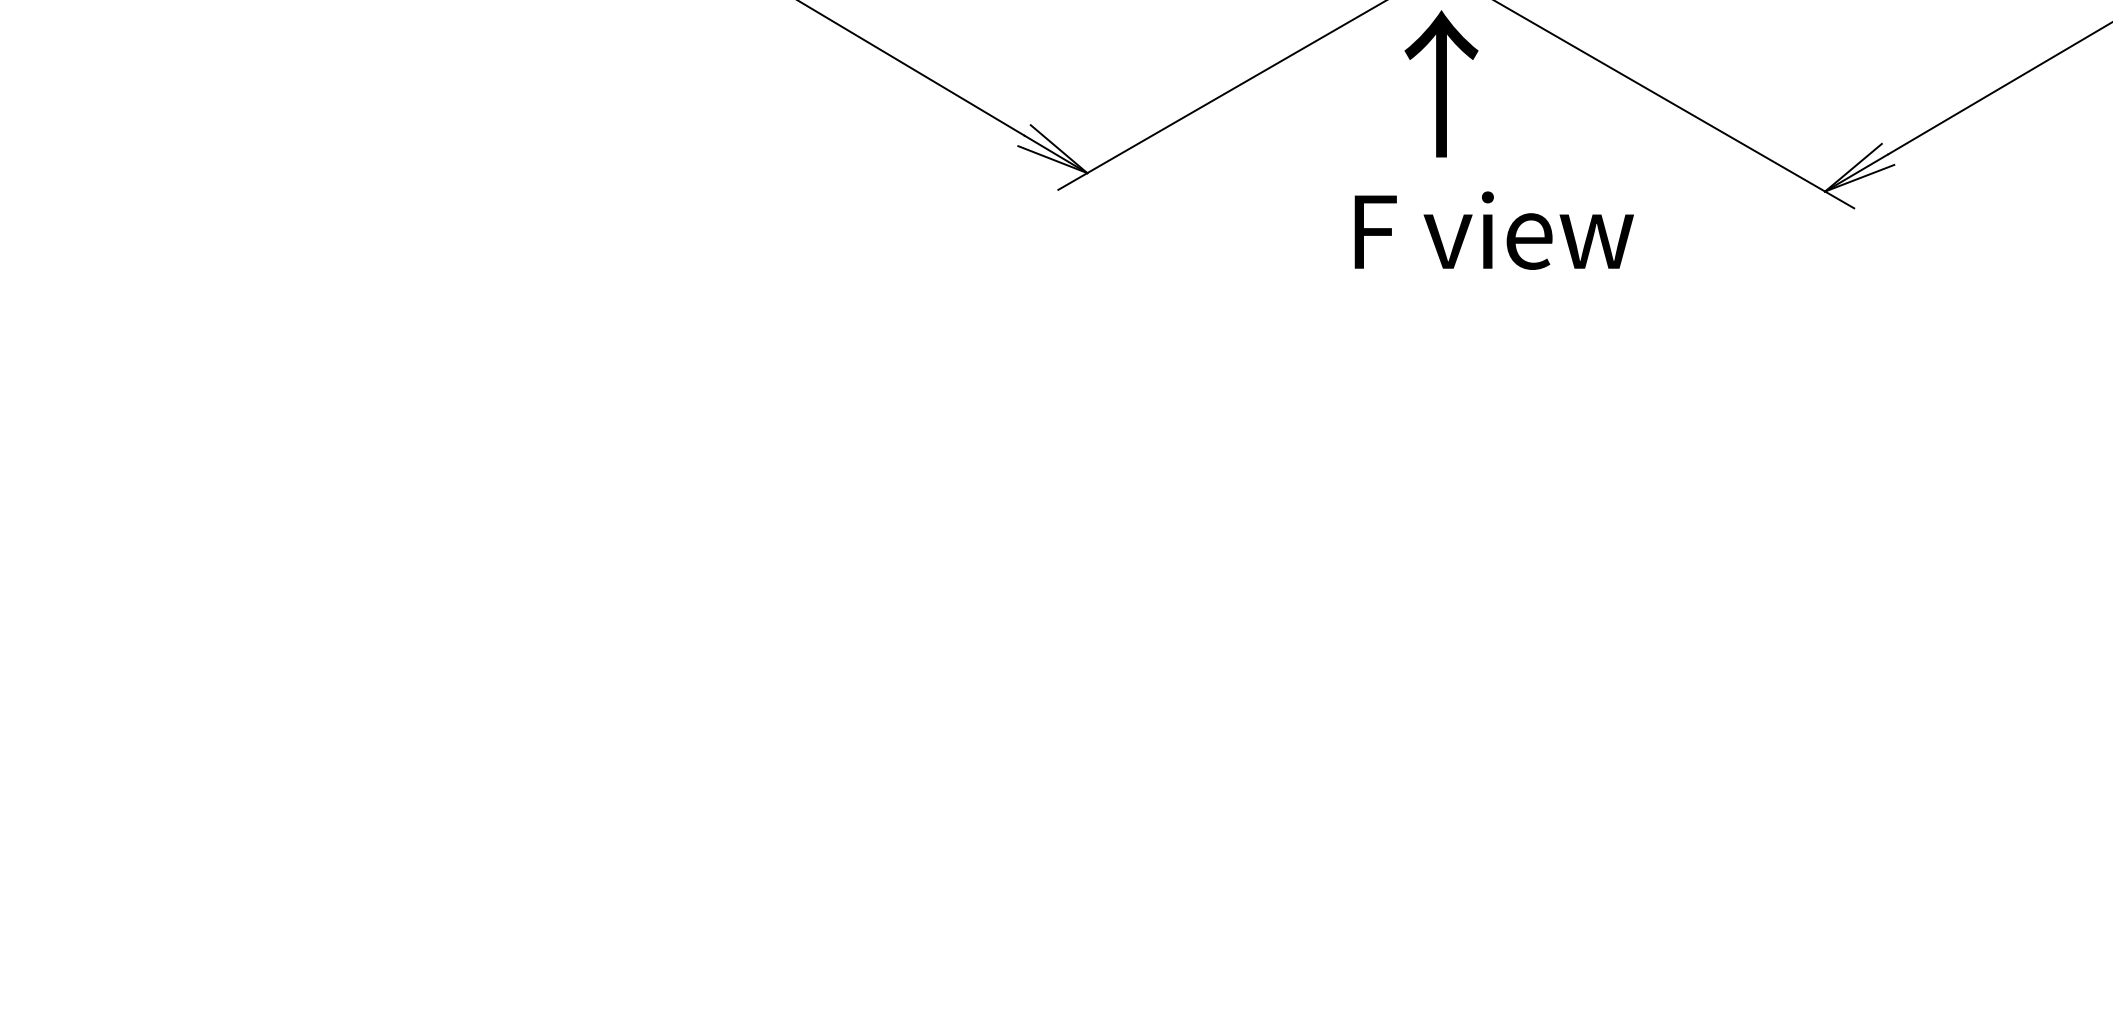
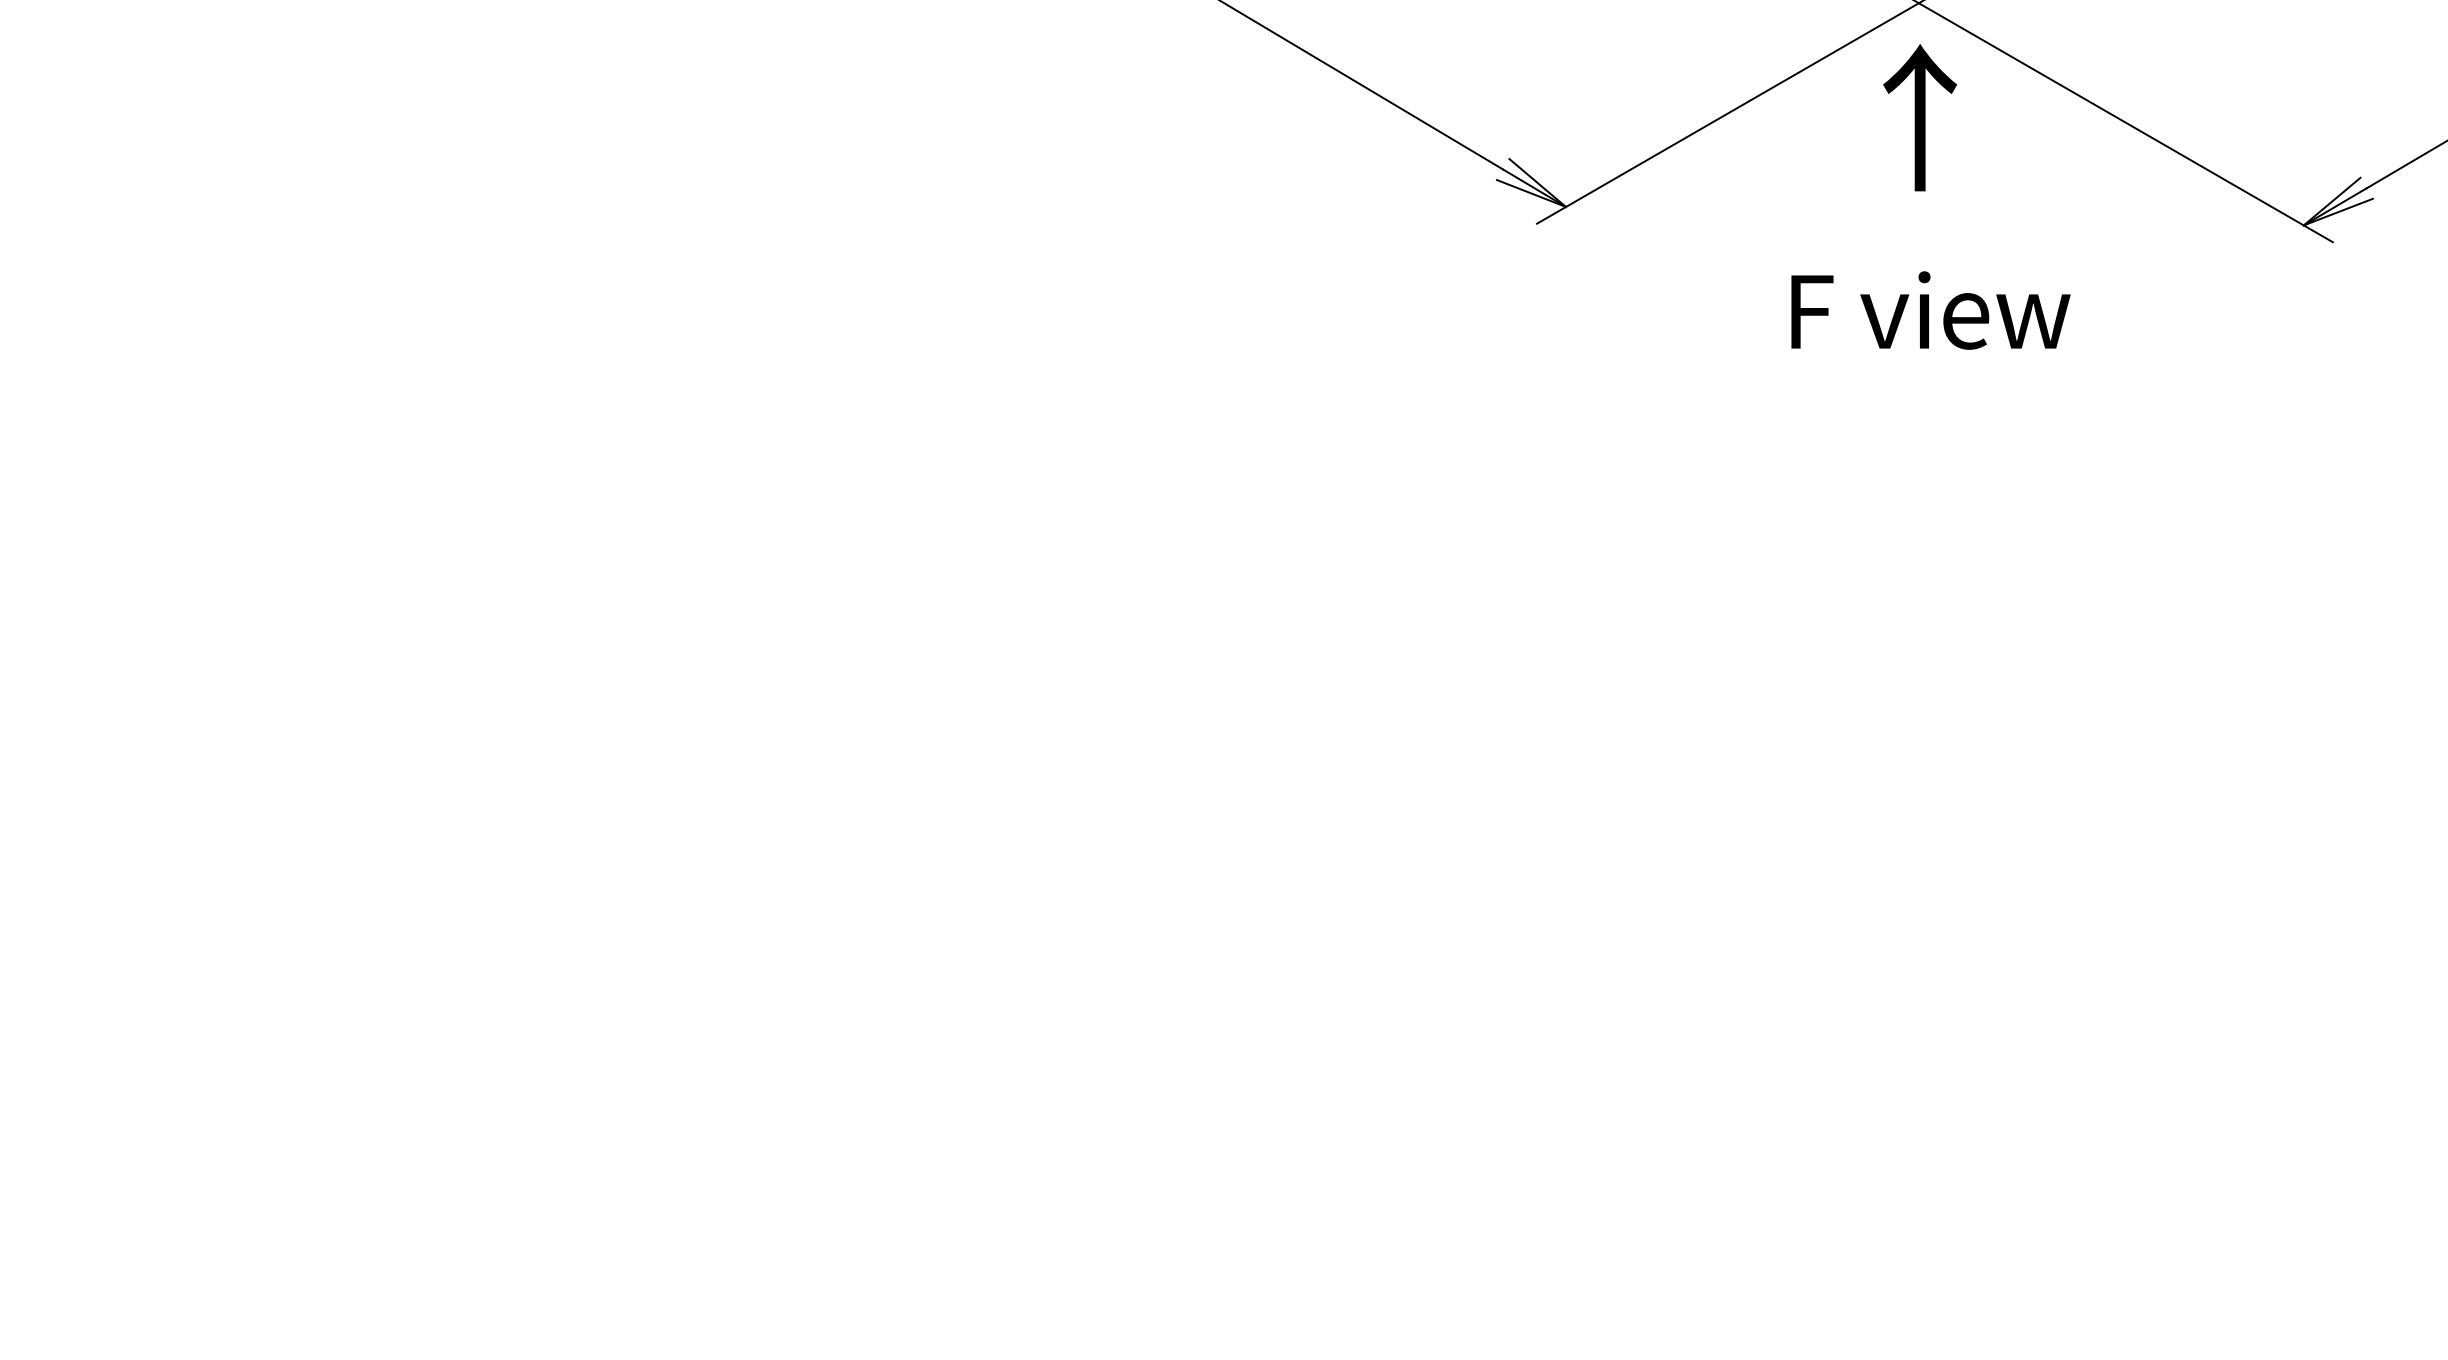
text: (1493, 230) -> (1930, 310), moved

